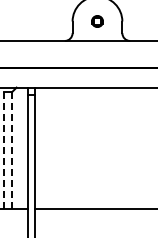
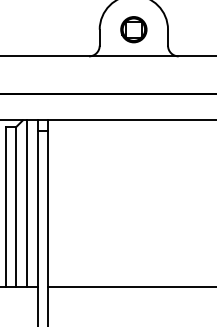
part: (97, 21) -> (133, 29), size x1.67
line: (19, 147) -> (26, 202), added
line: (4, 150) -> (6, 206), dashed -> solid
line: (11, 151) -> (15, 208), dashed -> solid

